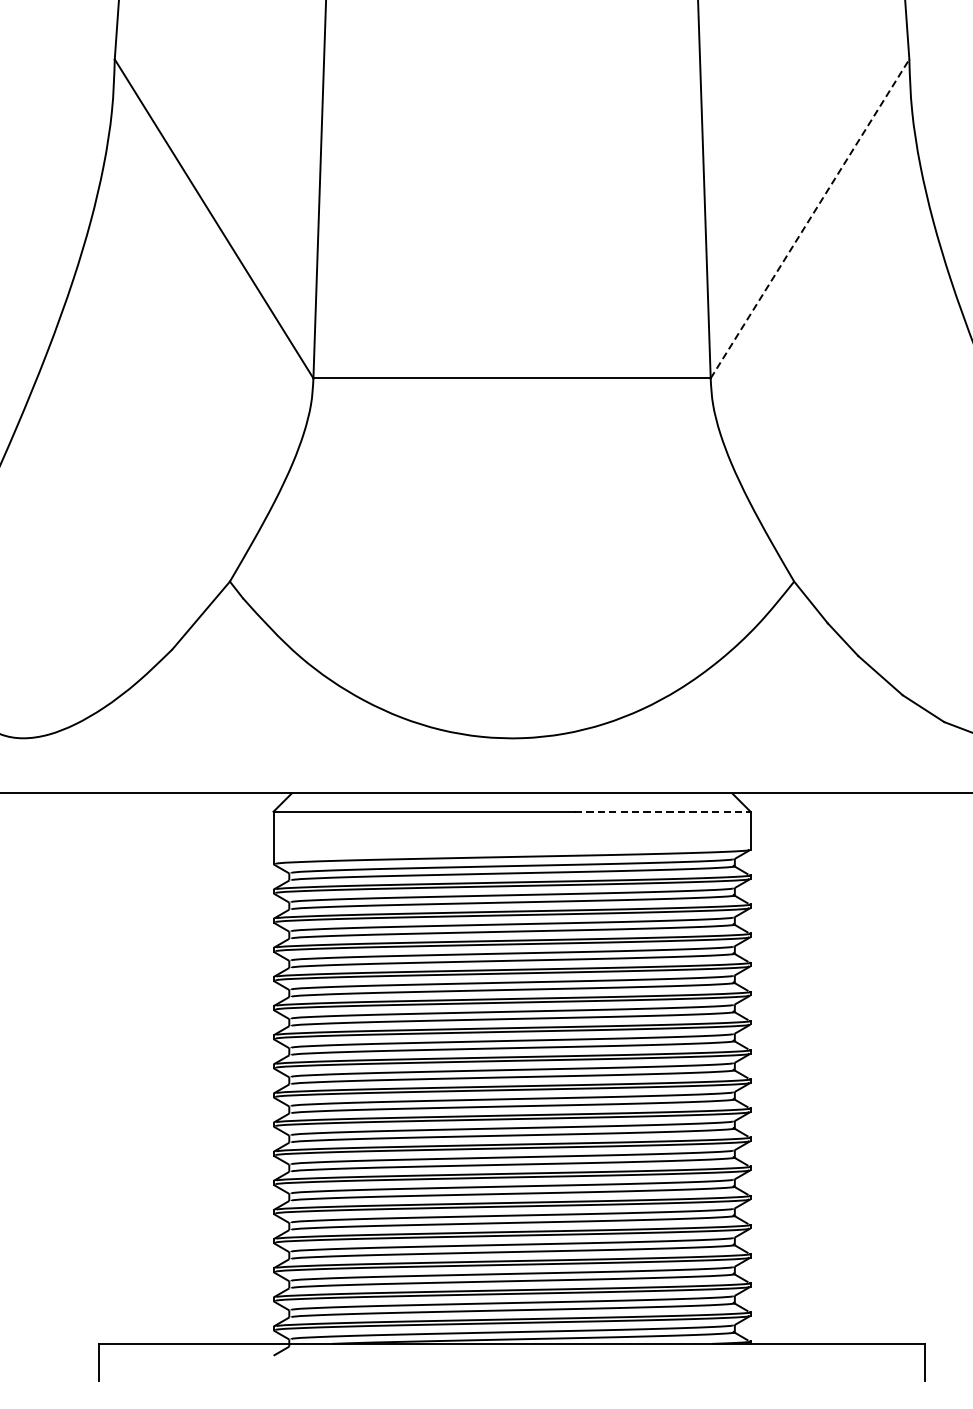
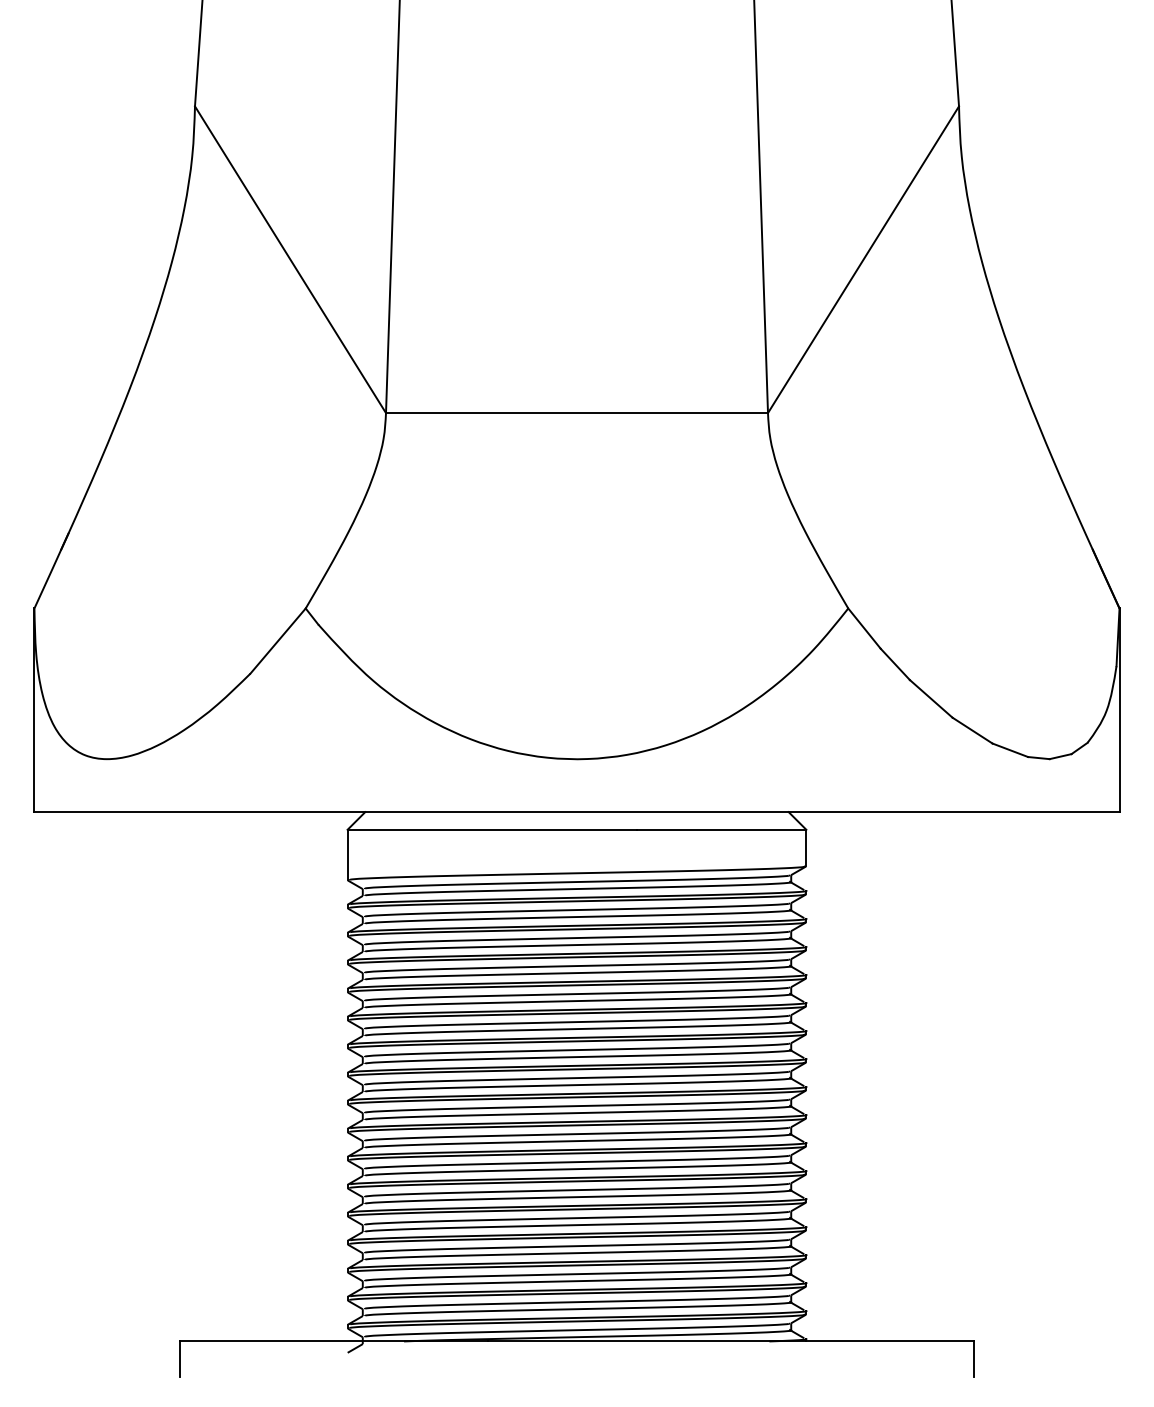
line: (810, 218) -> (863, 259), dashed -> solid
line: (663, 811) -> (722, 829), dashed -> solid

